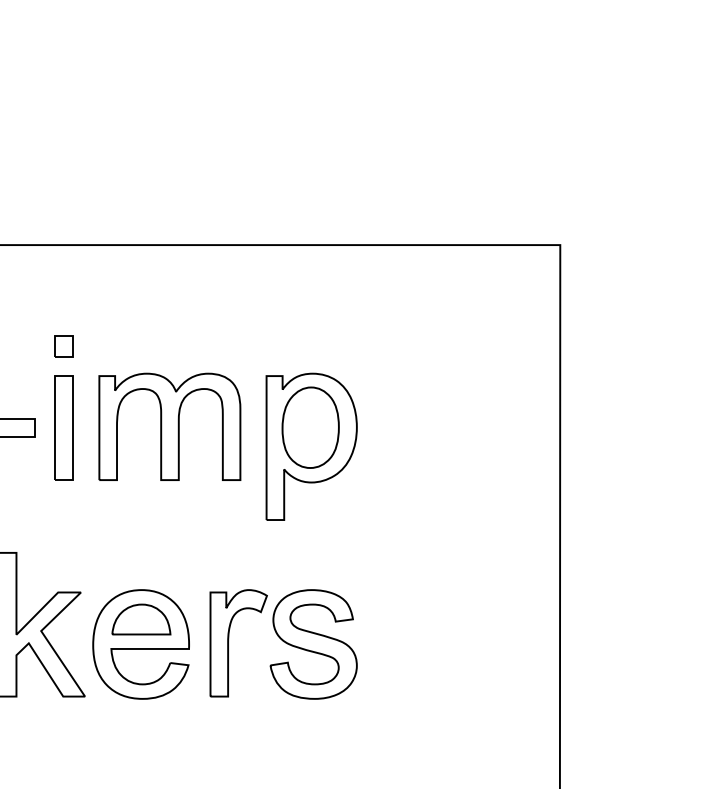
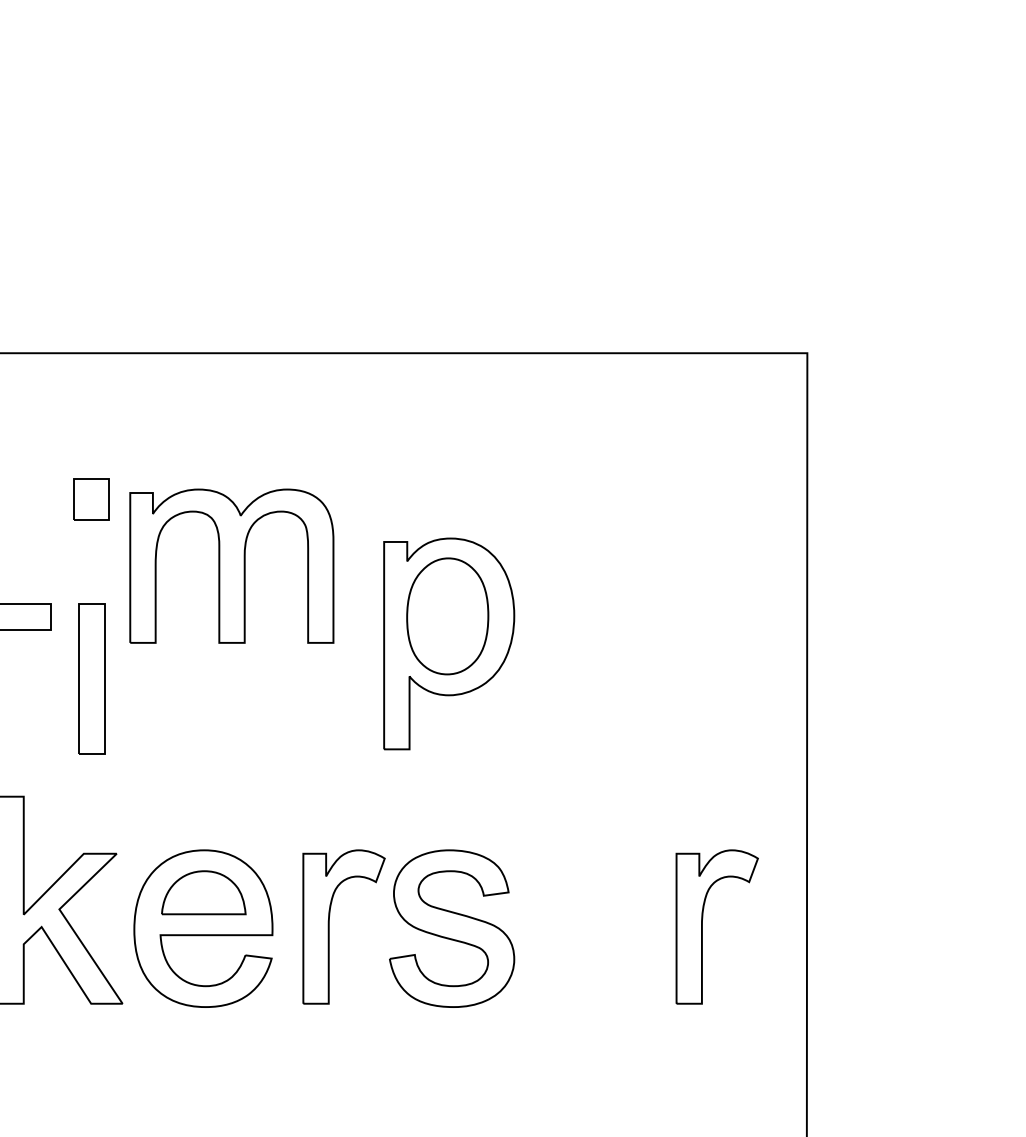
part: (63, 346) -> (91, 499), size x1.4
part: (169, 426) -> (231, 565), moved
part: (63, 427) -> (91, 678), moved
part: (488, 639) -> (703, 921), added

